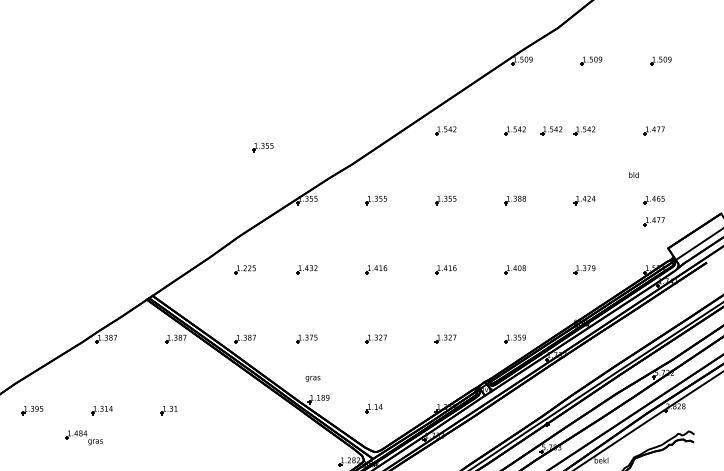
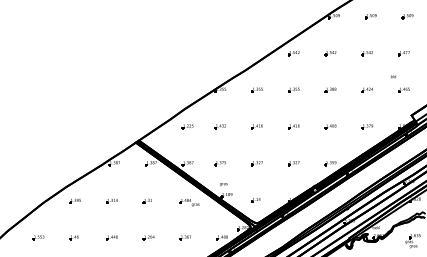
part: (550, 131) -> (349, 53), removed
part: (261, 146) -> (196, 61), removed
part: (652, 221) -> (403, 101), removed
part: (83, 437) -> (189, 202), moved

